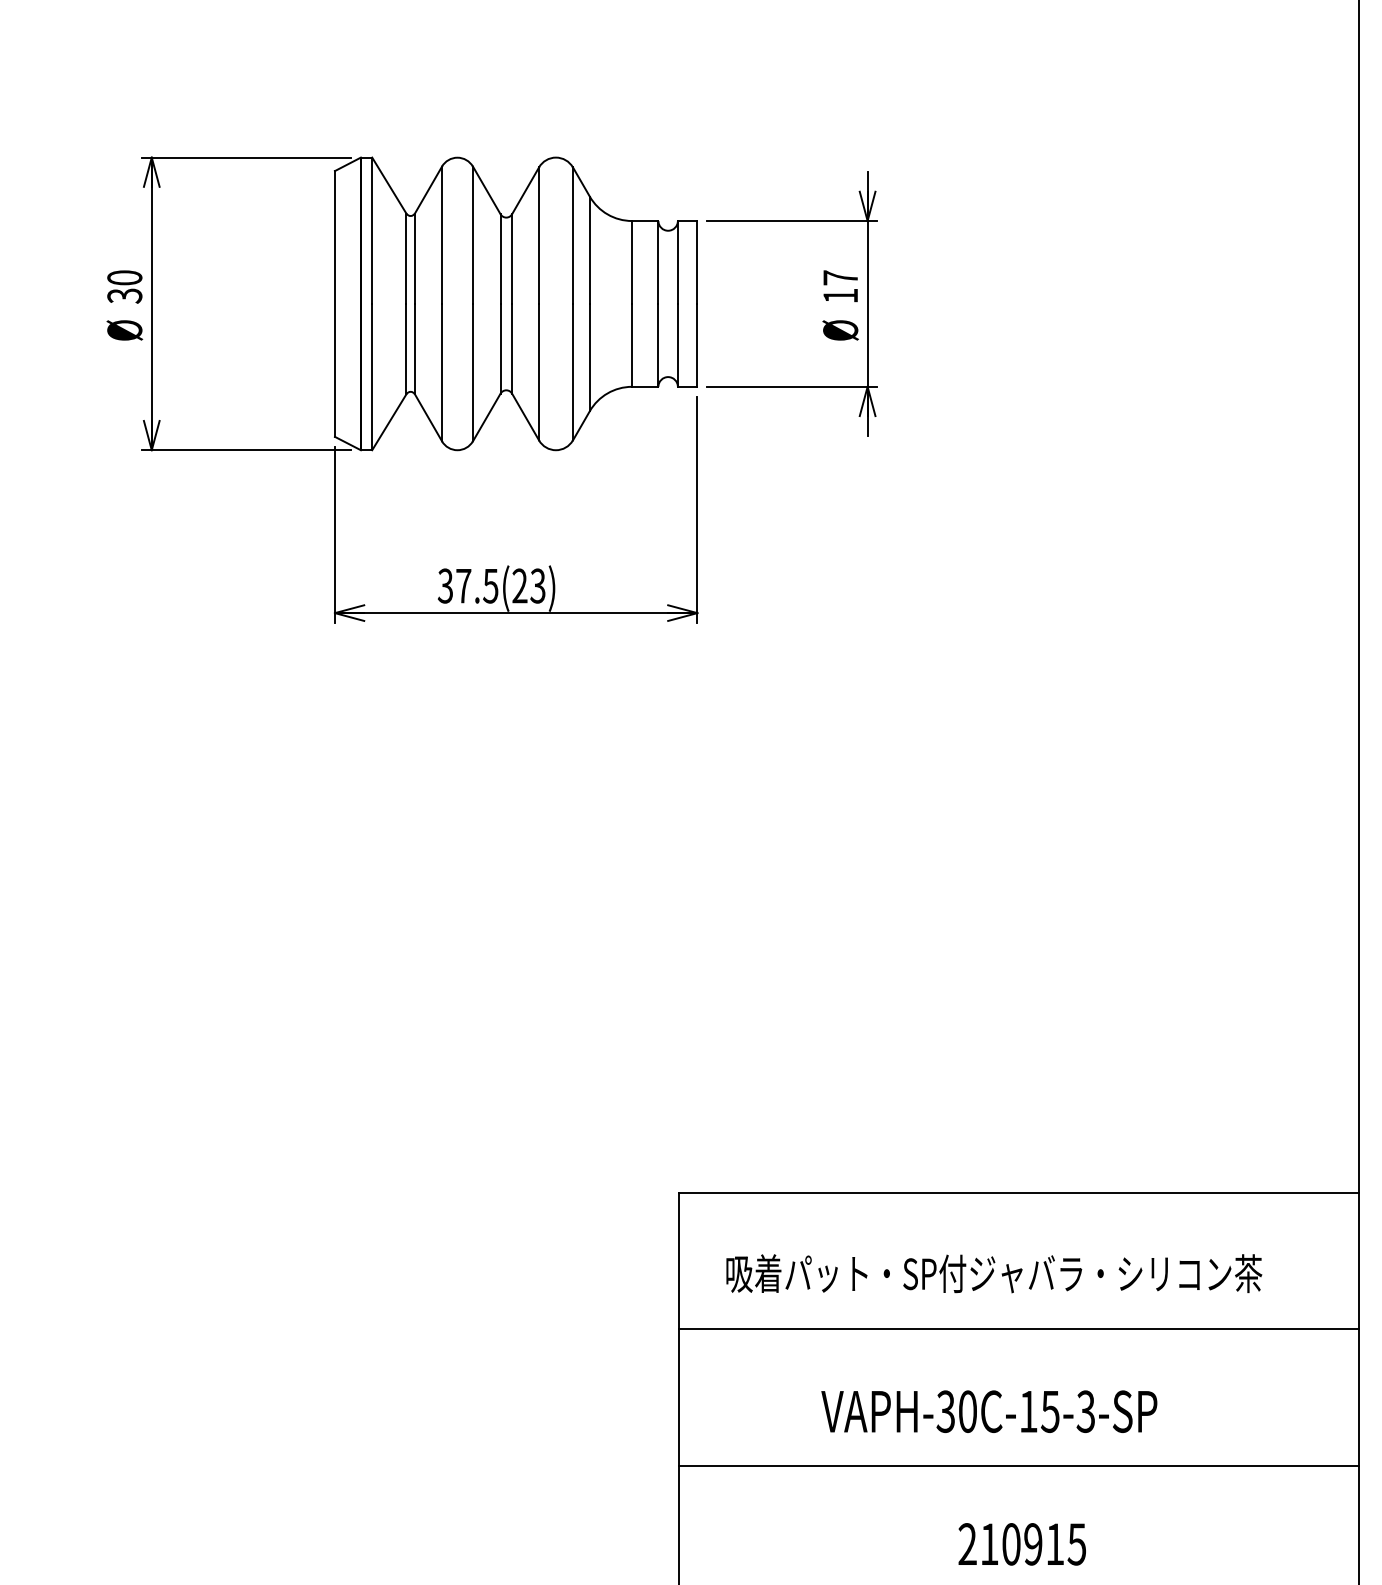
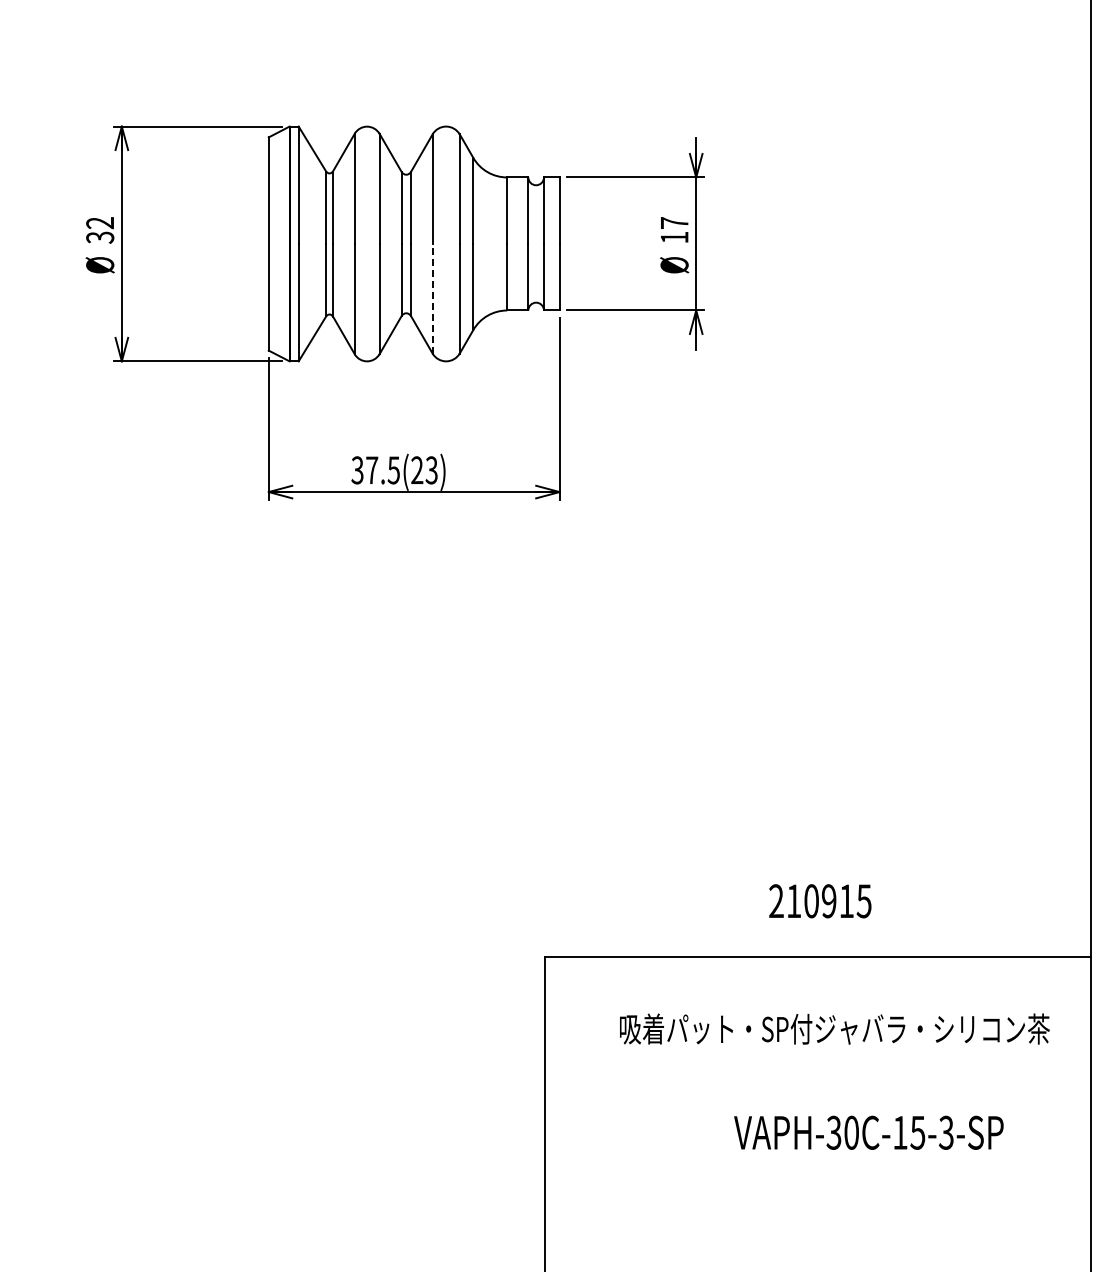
text: (125, 278) -> (100, 223), 30 -> 32
line: (538, 371) -> (432, 298), solid -> dashed
text: (993, 1272) -> (834, 1028), moved
line: (1018, 1329) -> (817, 1066), removed
text: (988, 1411) -> (868, 1132), moved
line: (1018, 1466) -> (817, 1176), removed
text: (1022, 1544) -> (820, 901), moved

